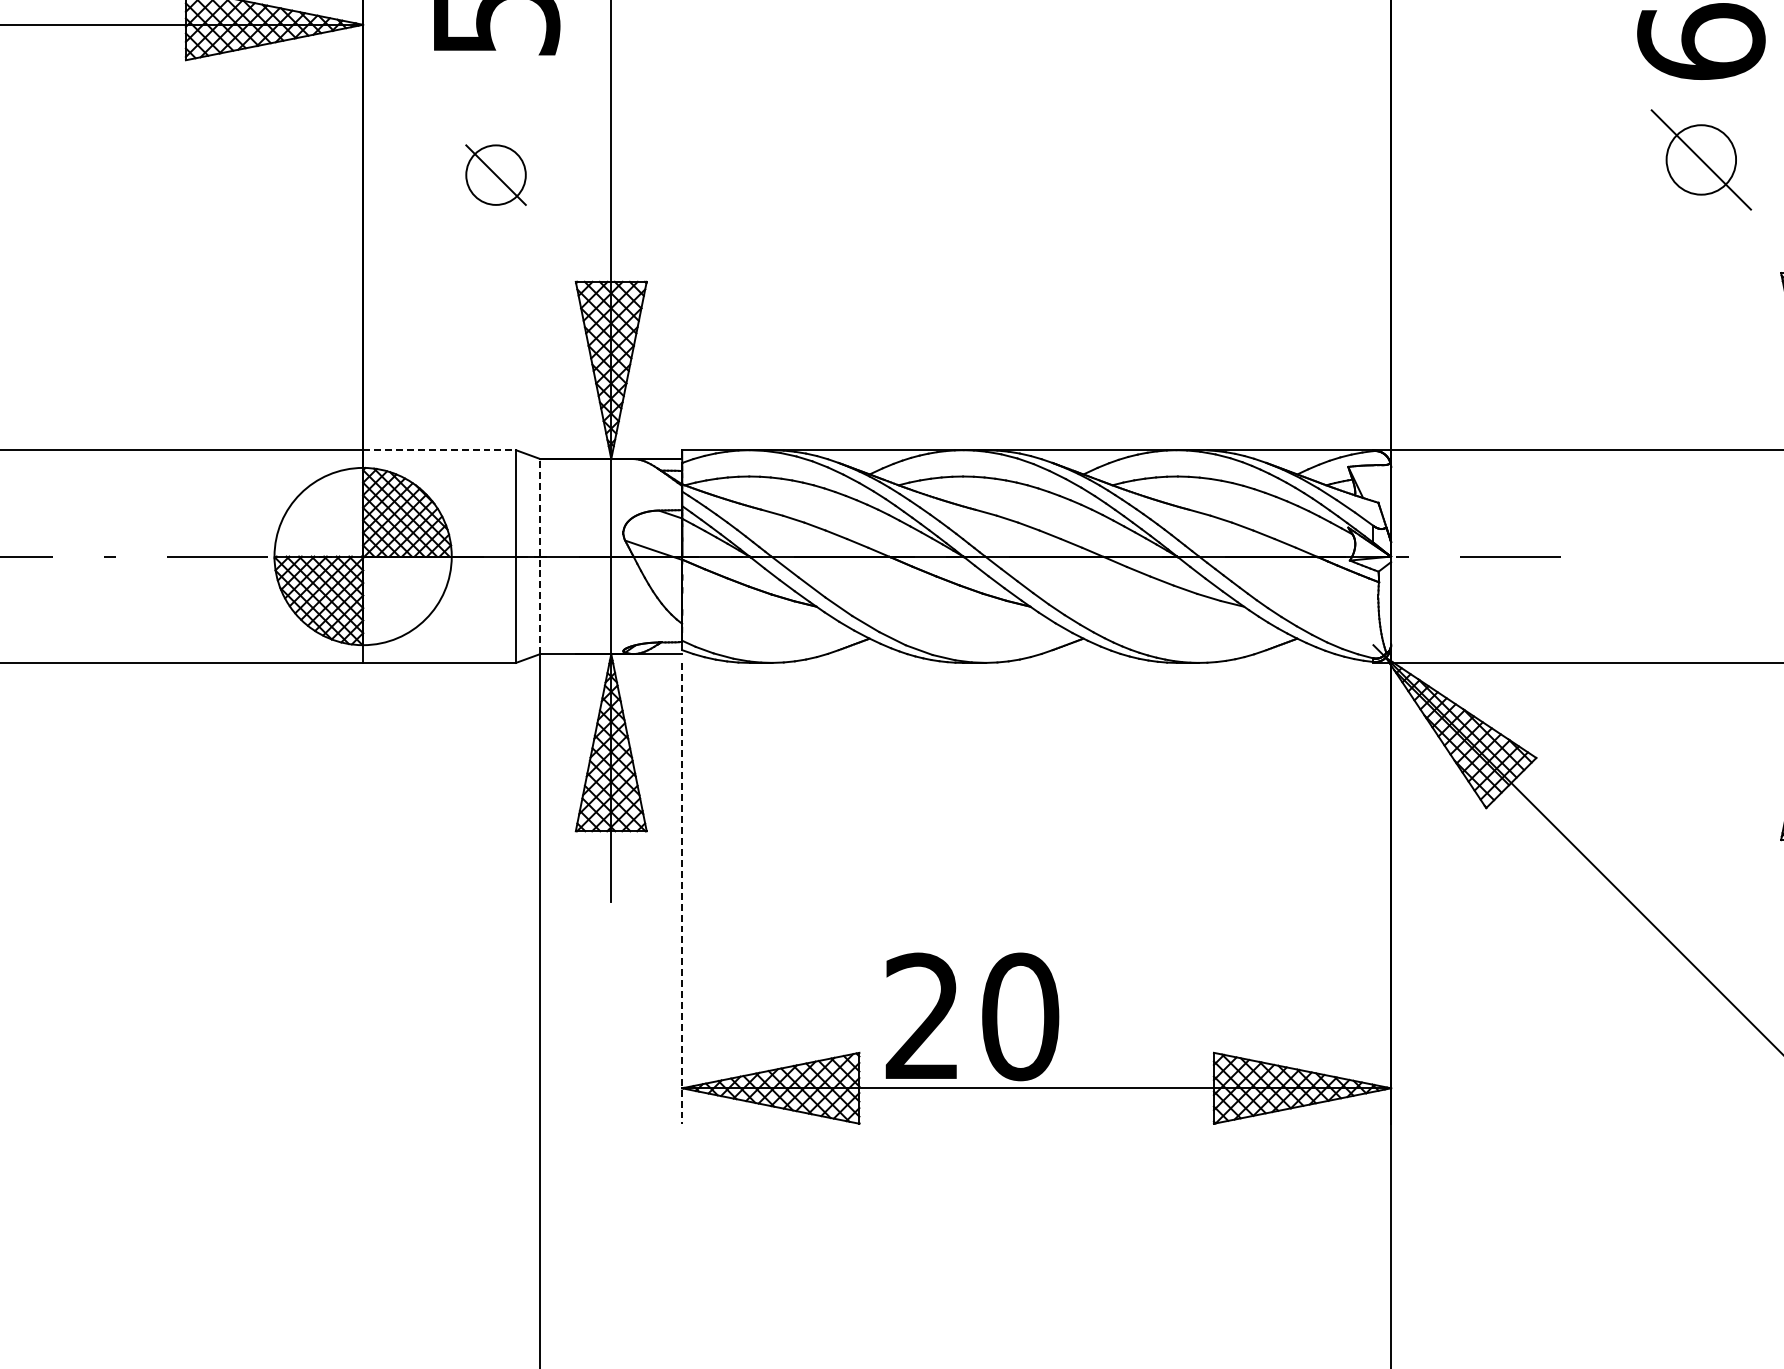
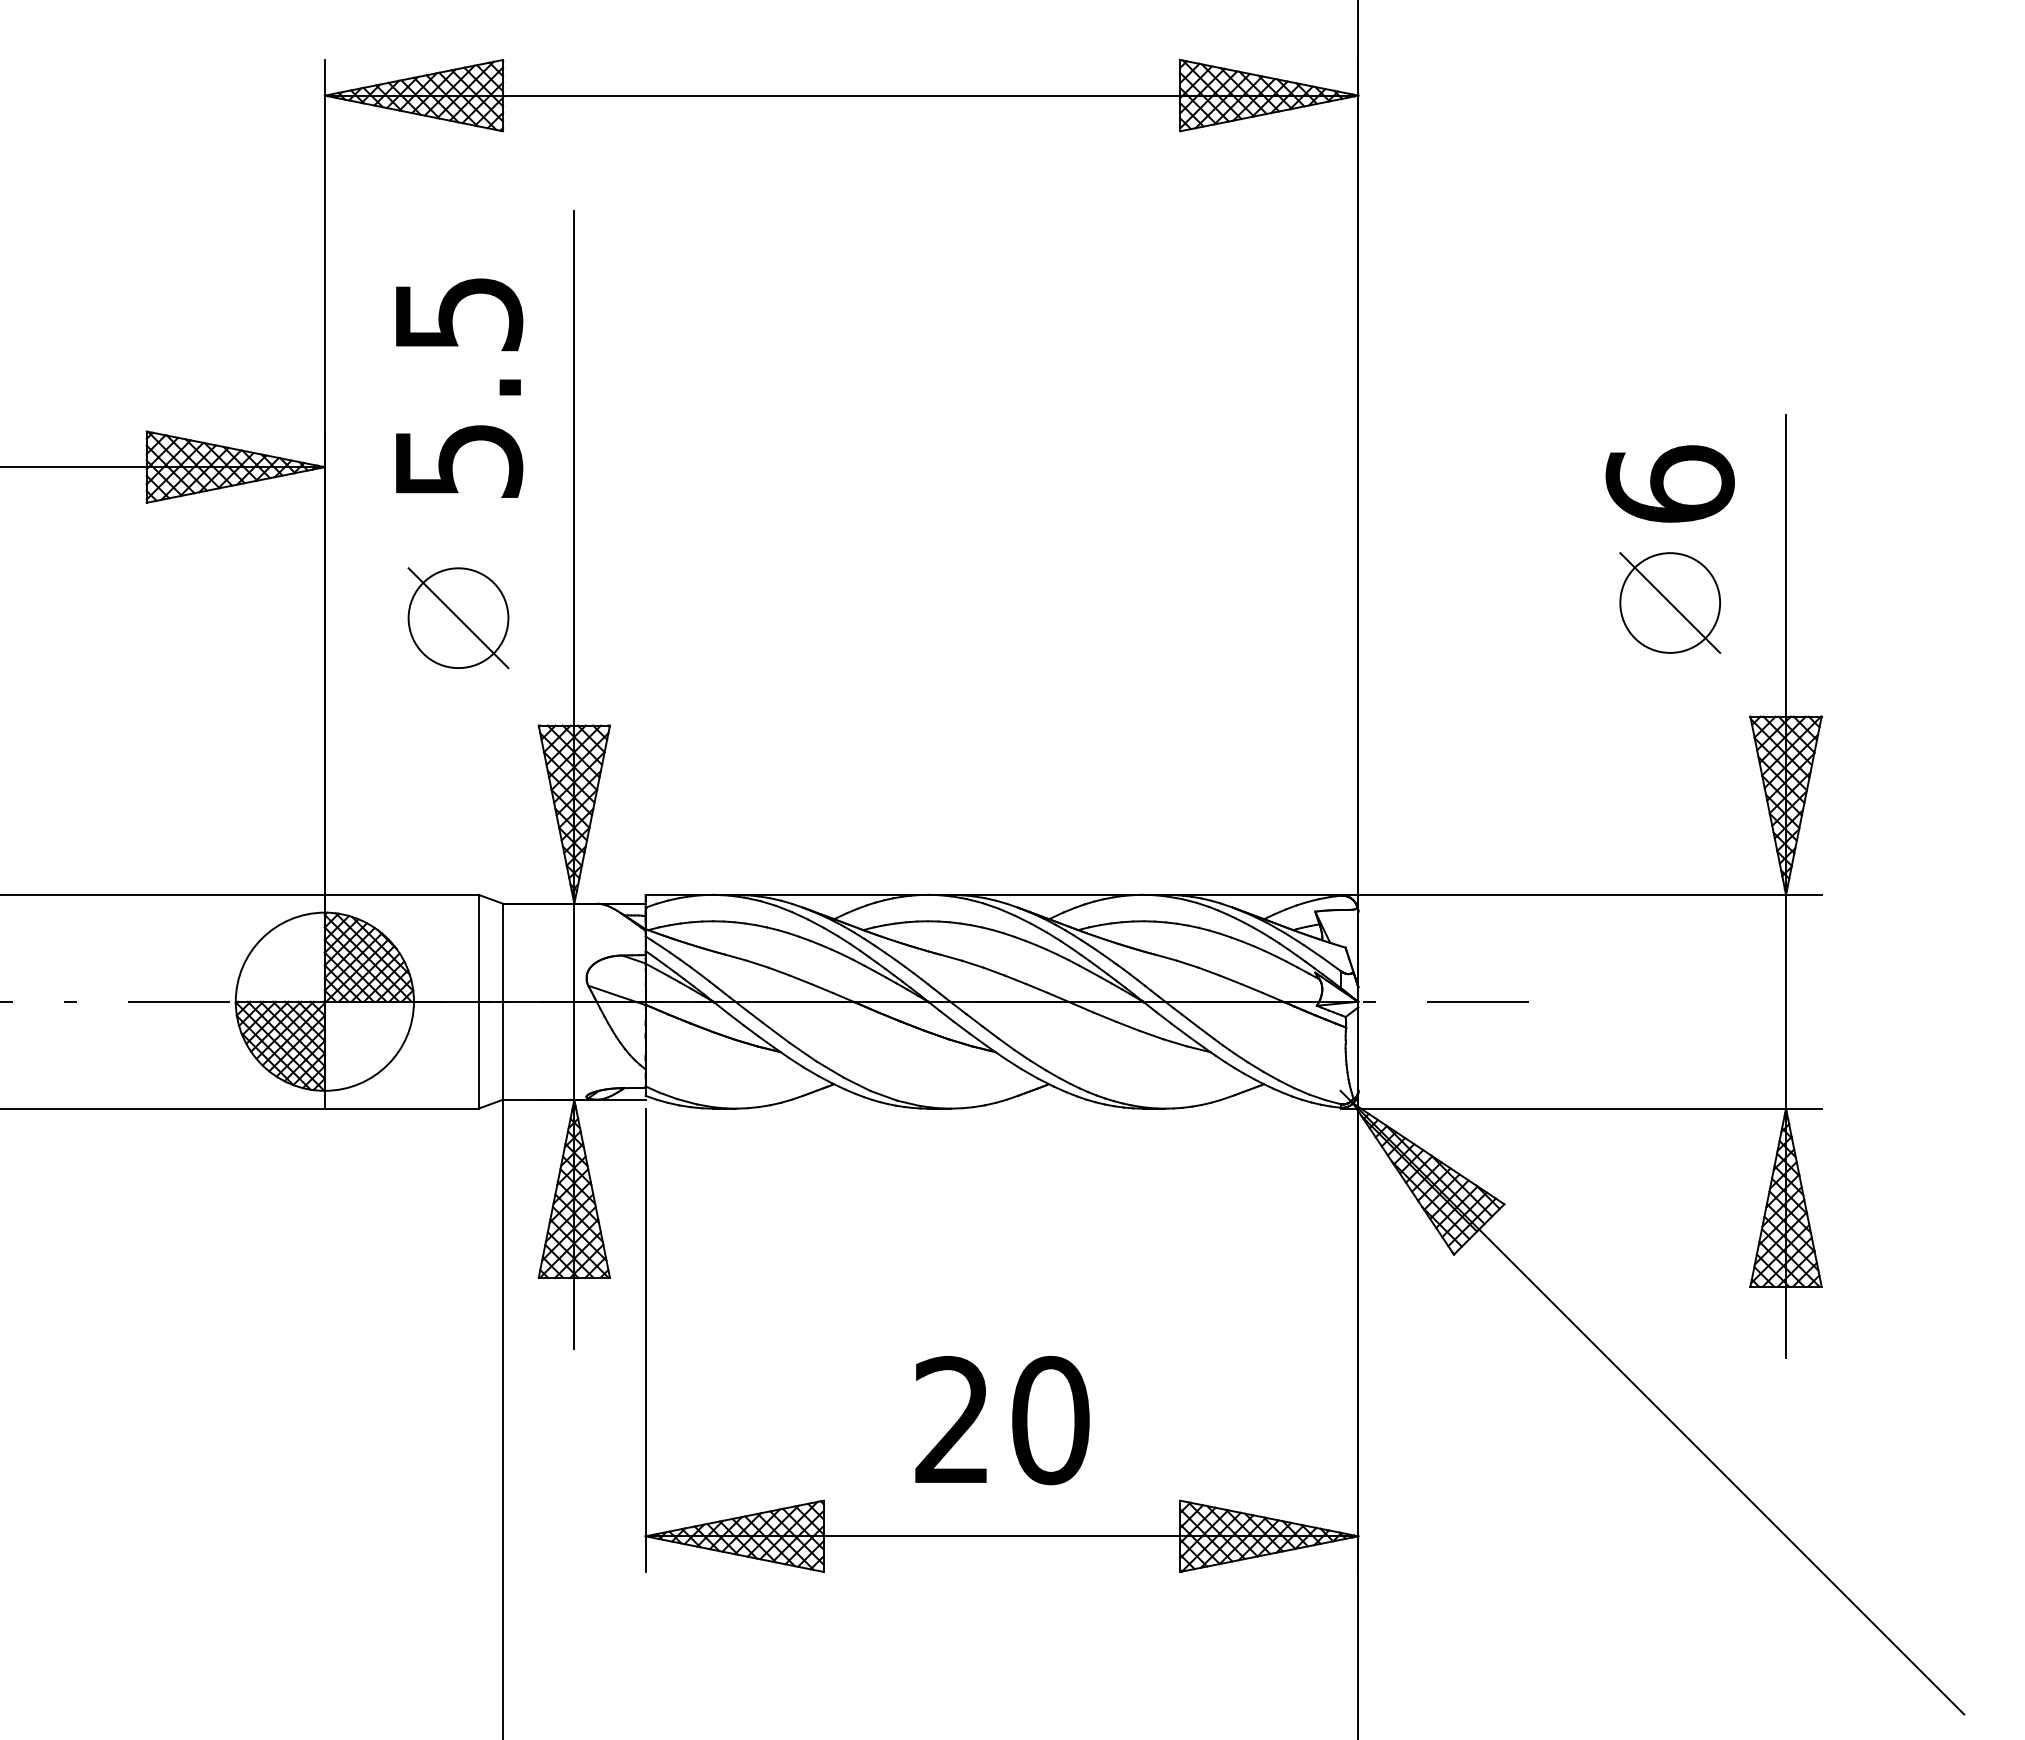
circle: (1701, 159) -> (1670, 602), size x1.43
part: (496, 175) -> (458, 618), size x1.67
line: (439, 449) -> (401, 894), dashed -> solid
line: (540, 556) -> (503, 1001), dashed -> solid
line: (682, 893) -> (645, 1340), dashed -> solid
text: (972, 1016) -> (1002, 1420), moved

